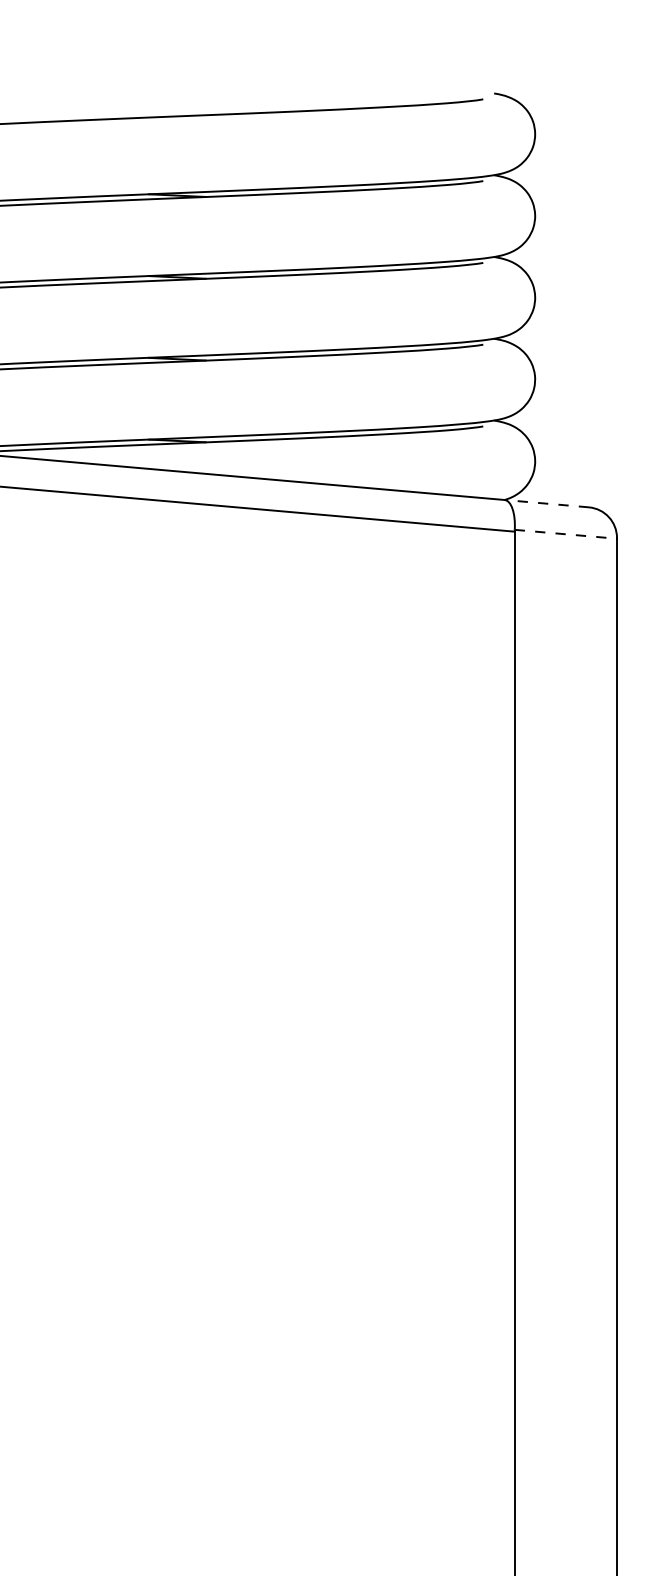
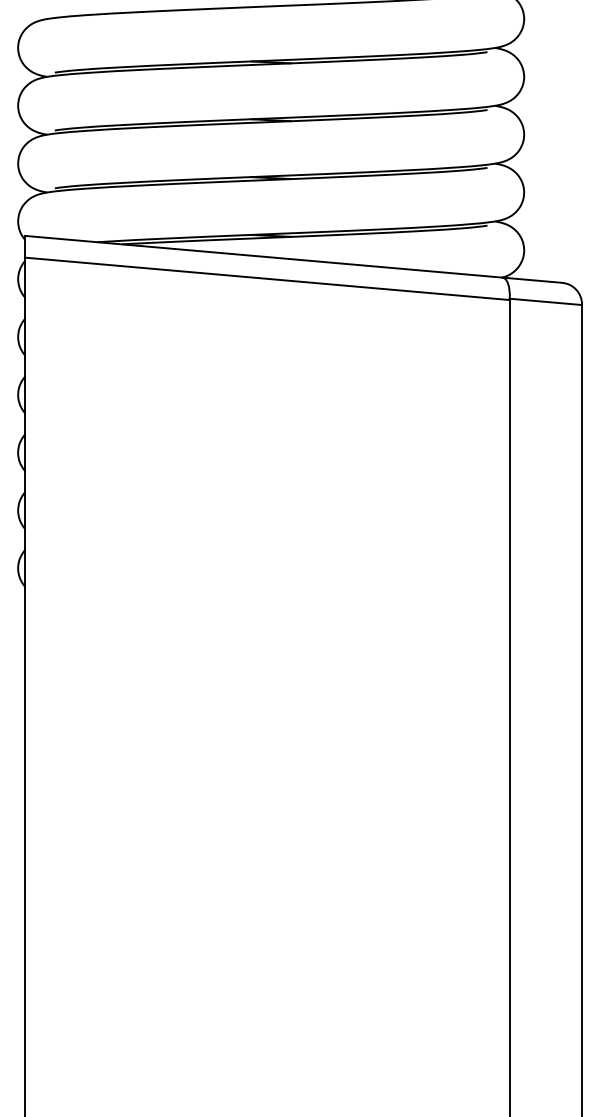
line: (546, 504) -> (532, 280), dashed -> solid
line: (566, 533) -> (546, 301), dashed -> solid

